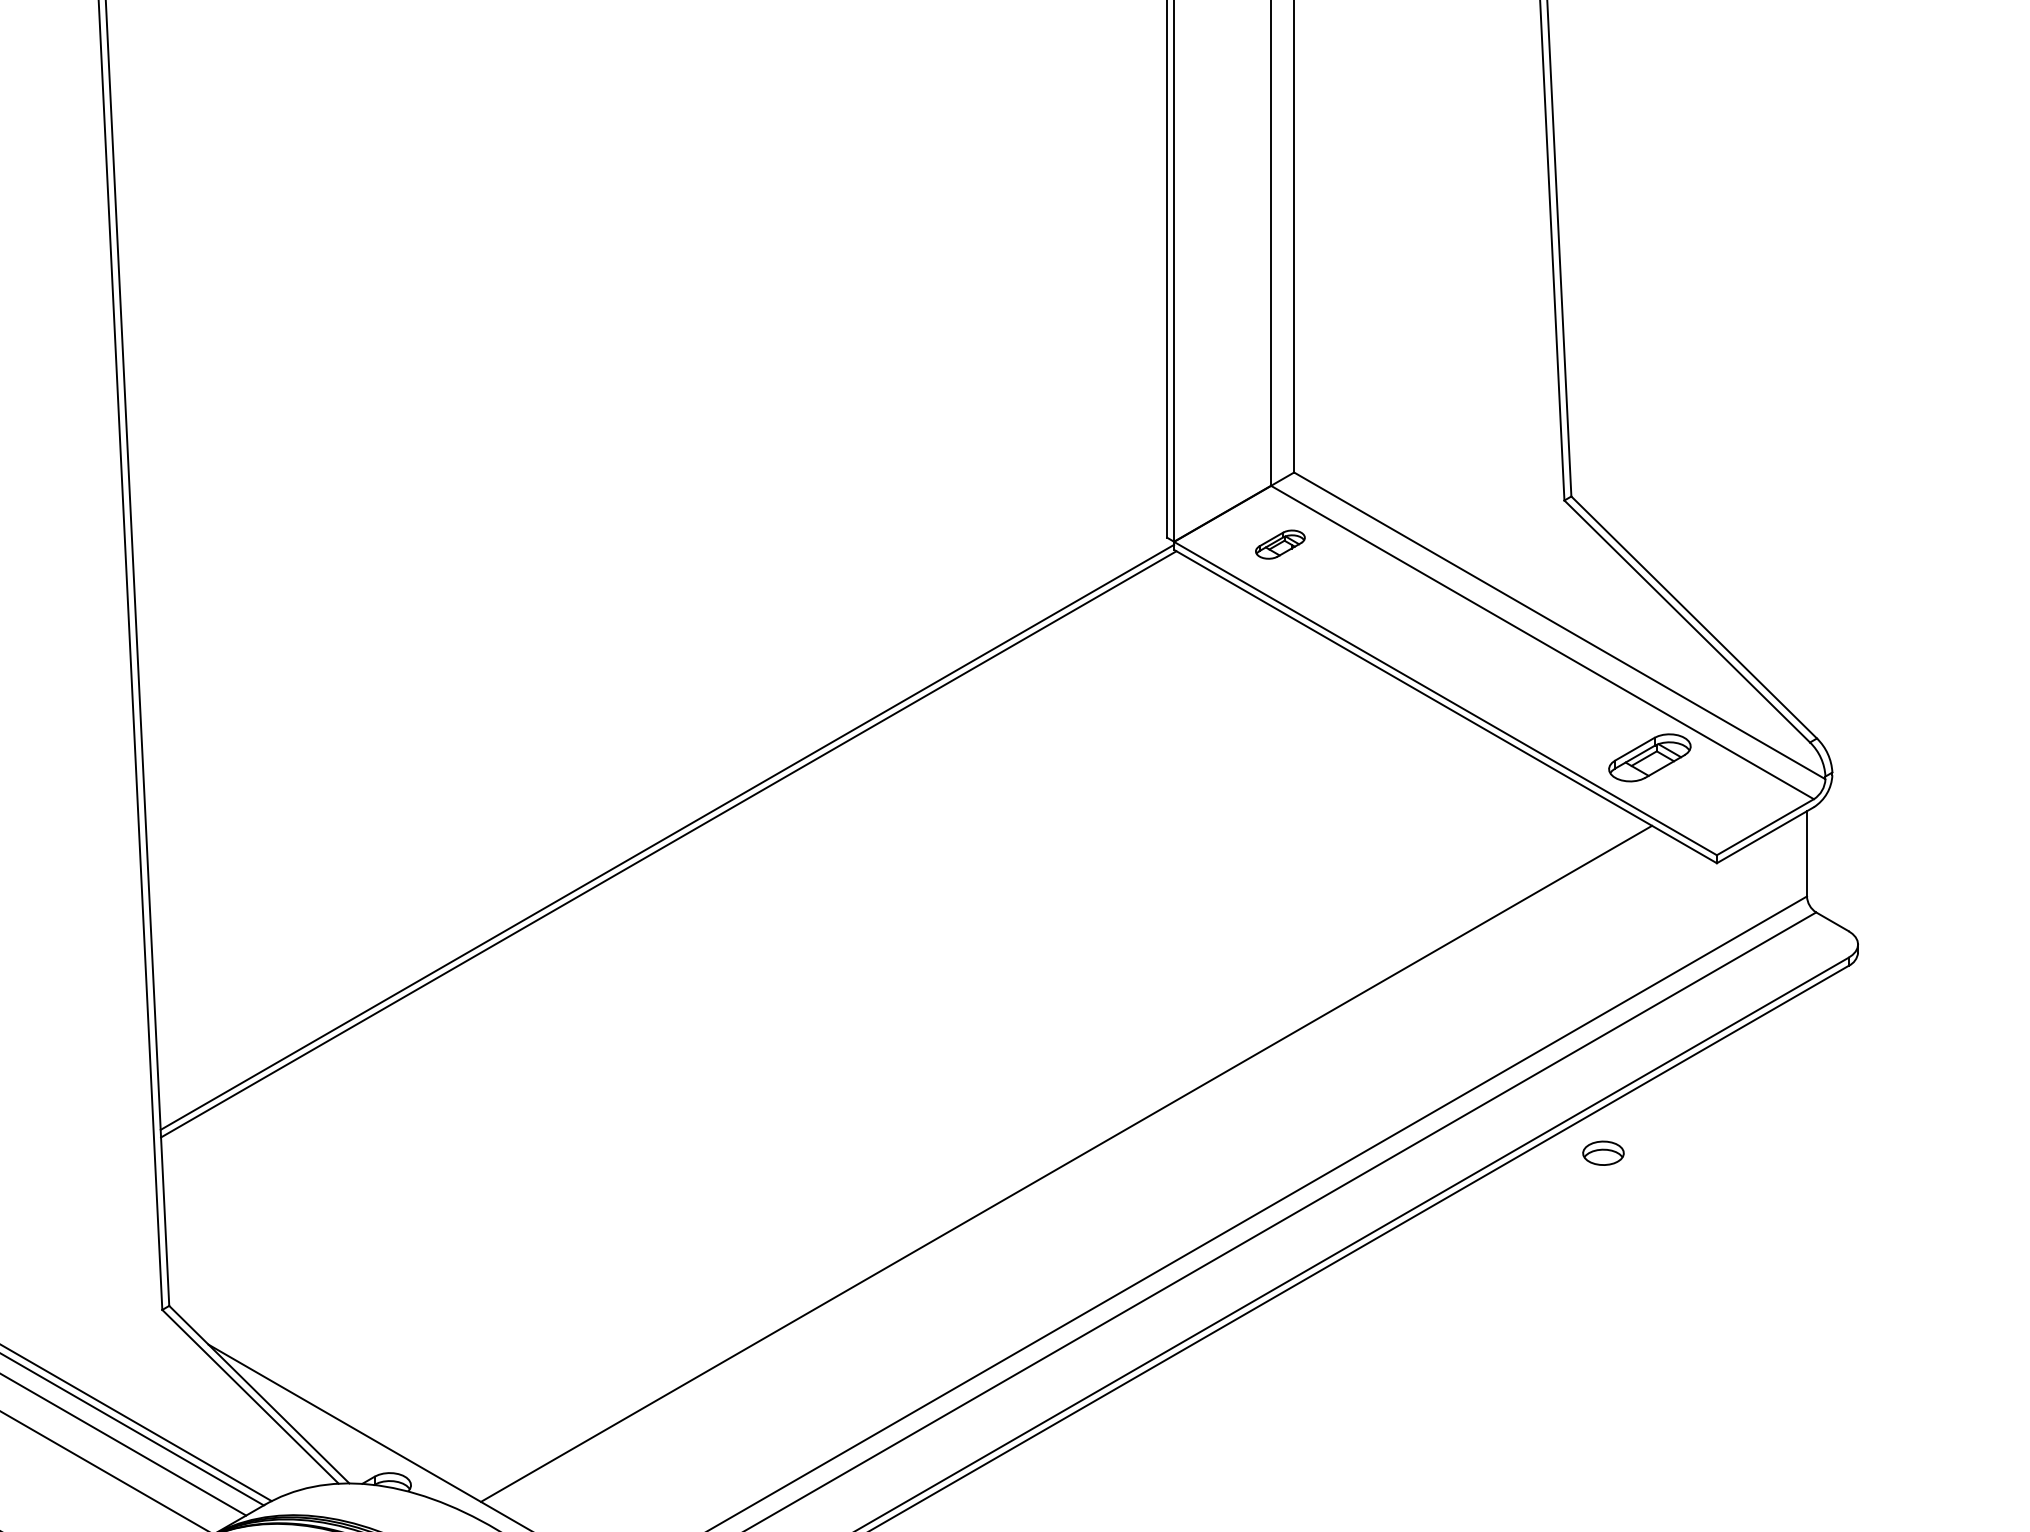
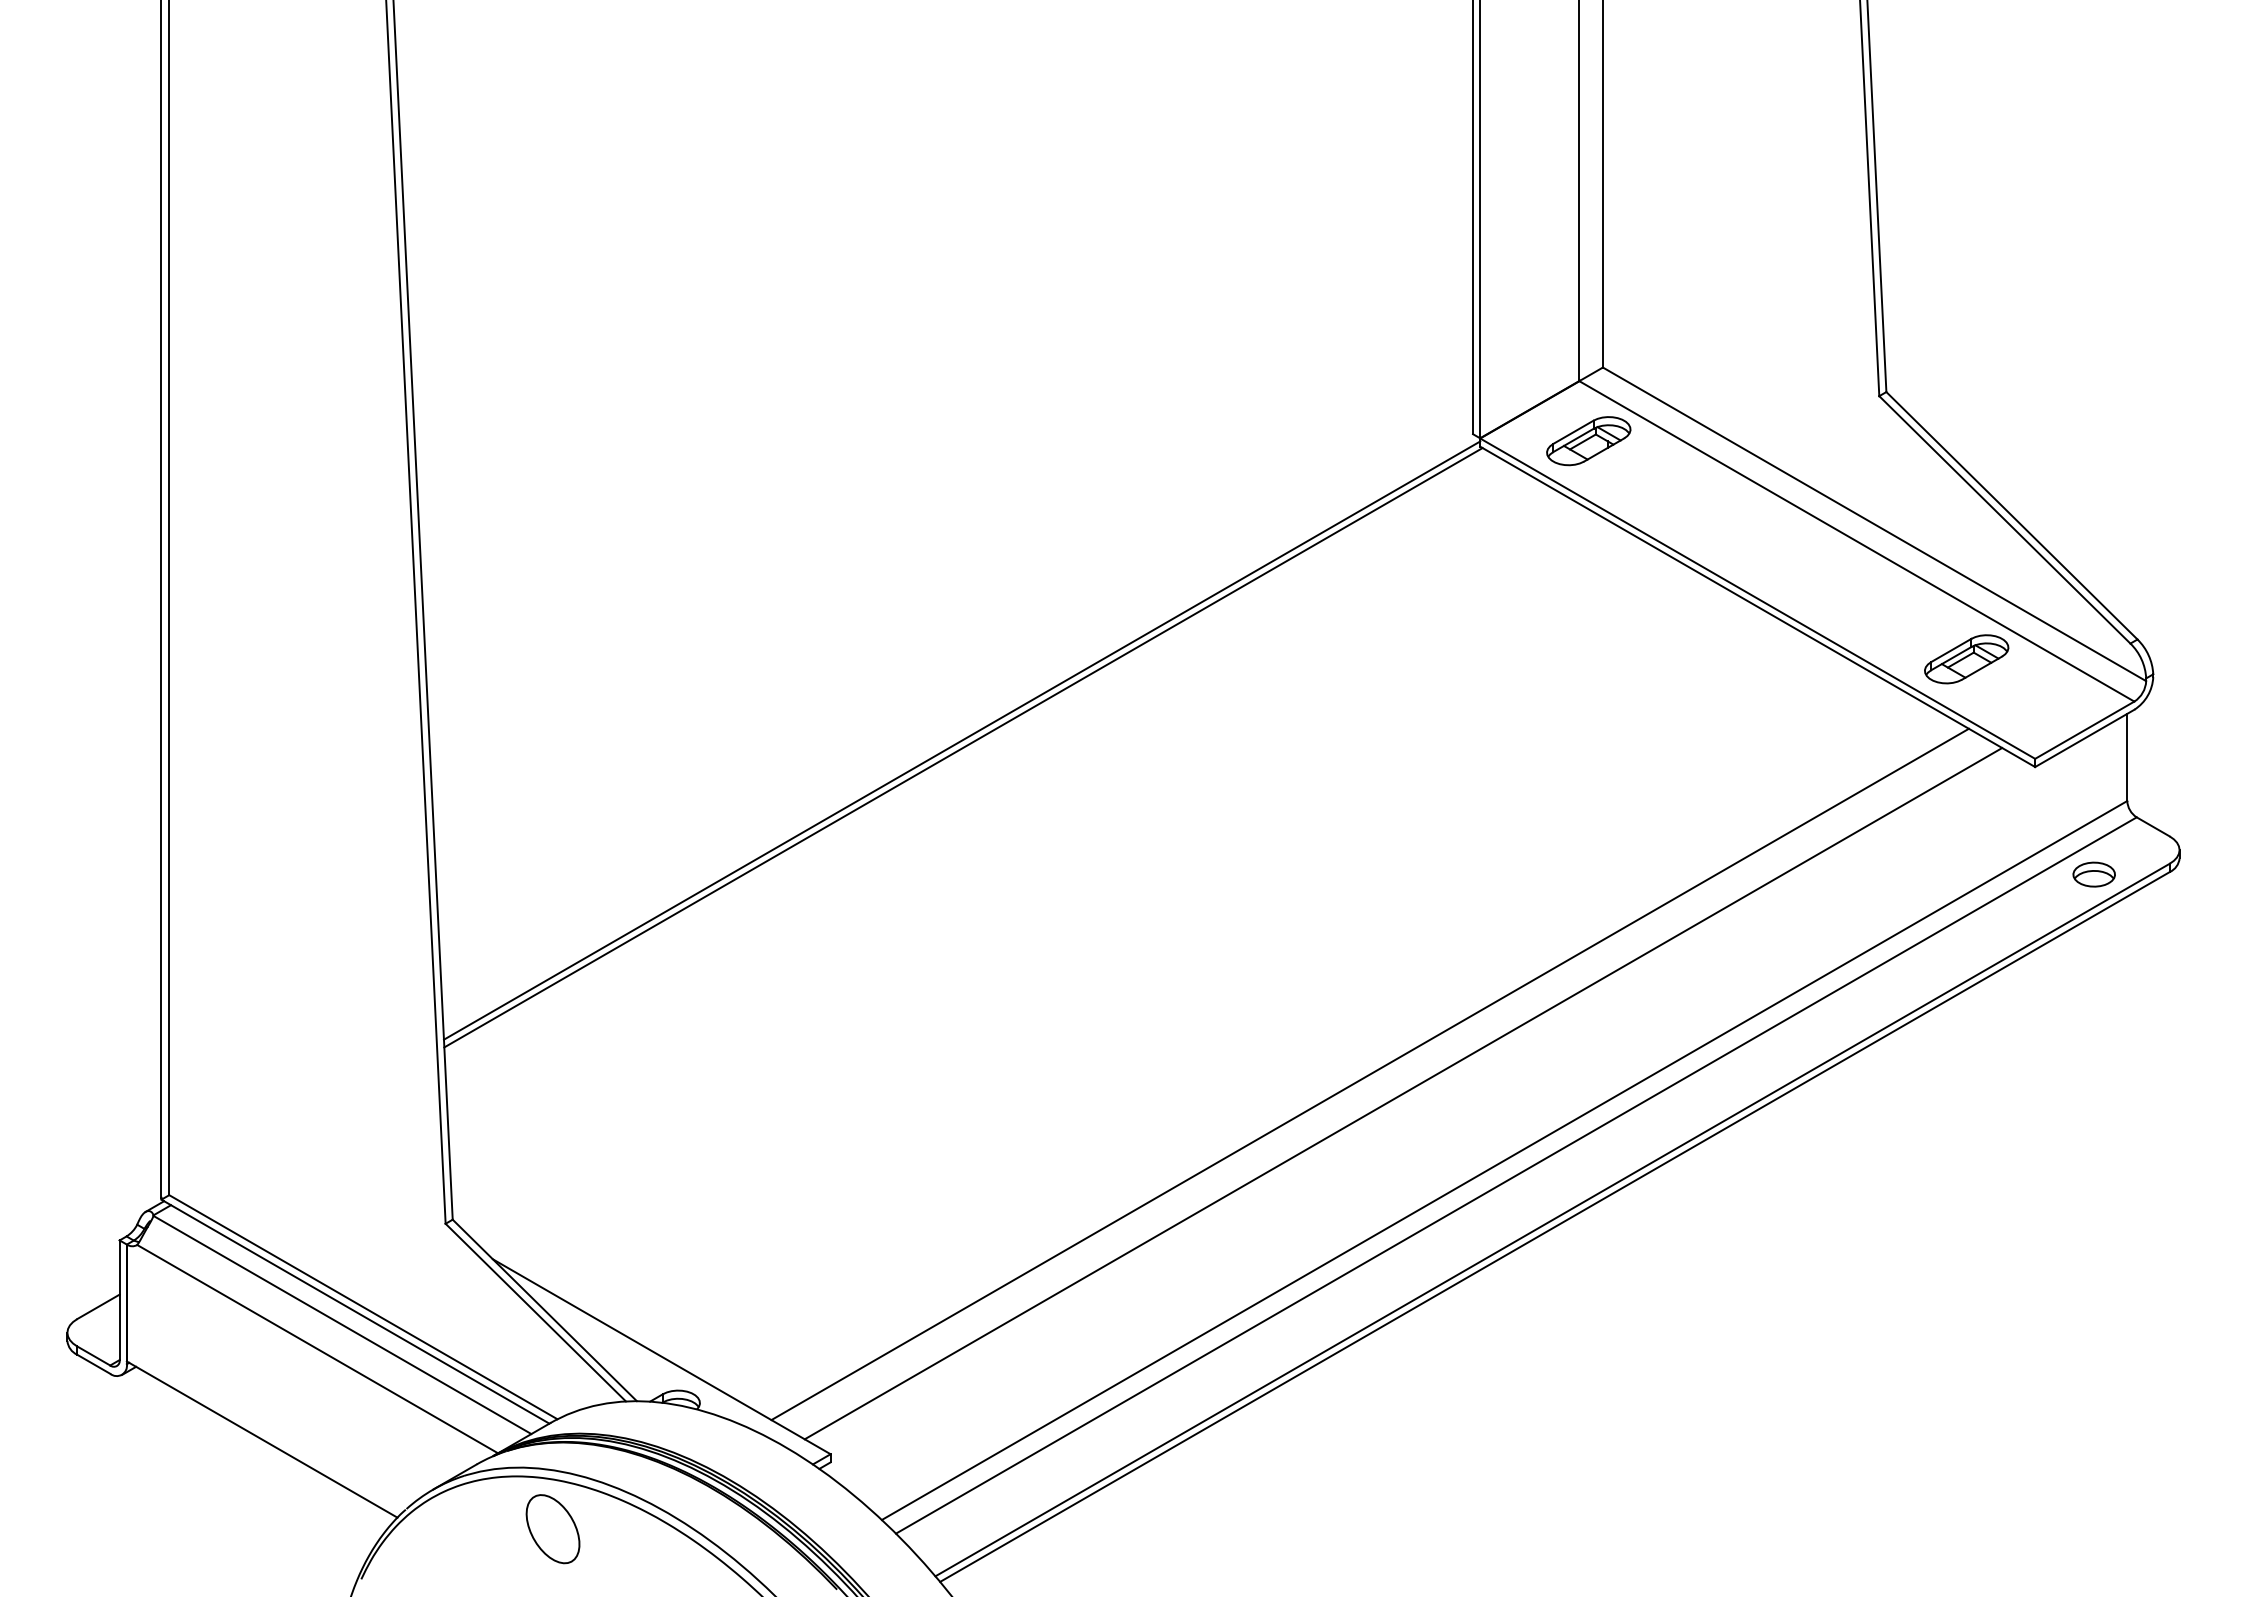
part: (1280, 544) -> (1588, 441), size x1.67
part: (1602, 1153) -> (2093, 874), moved
line: (1099, 1182) -> (1403, 1093), added

